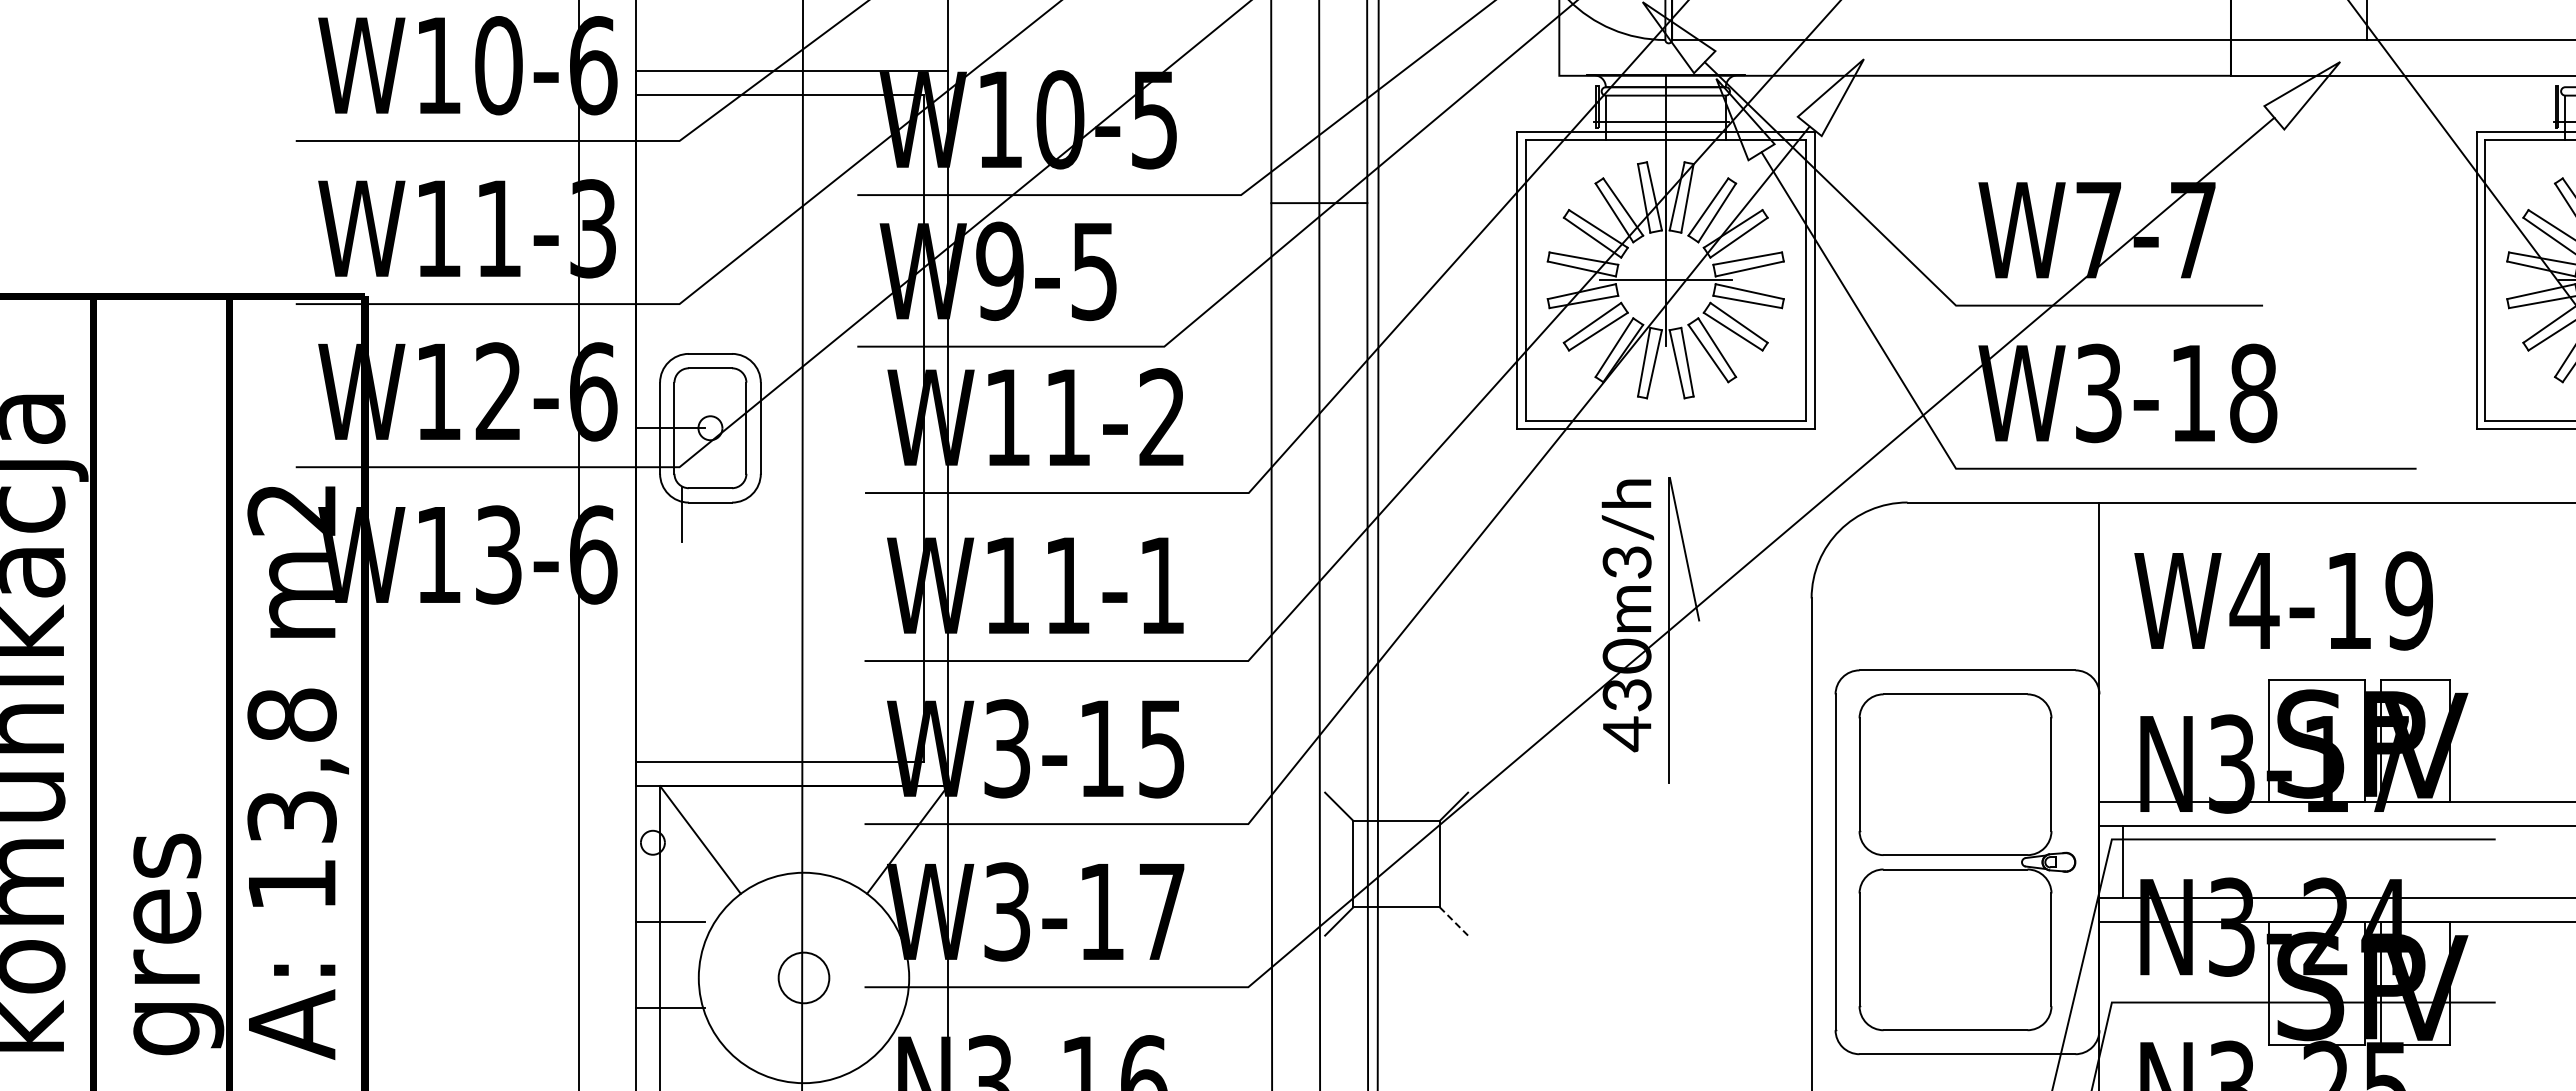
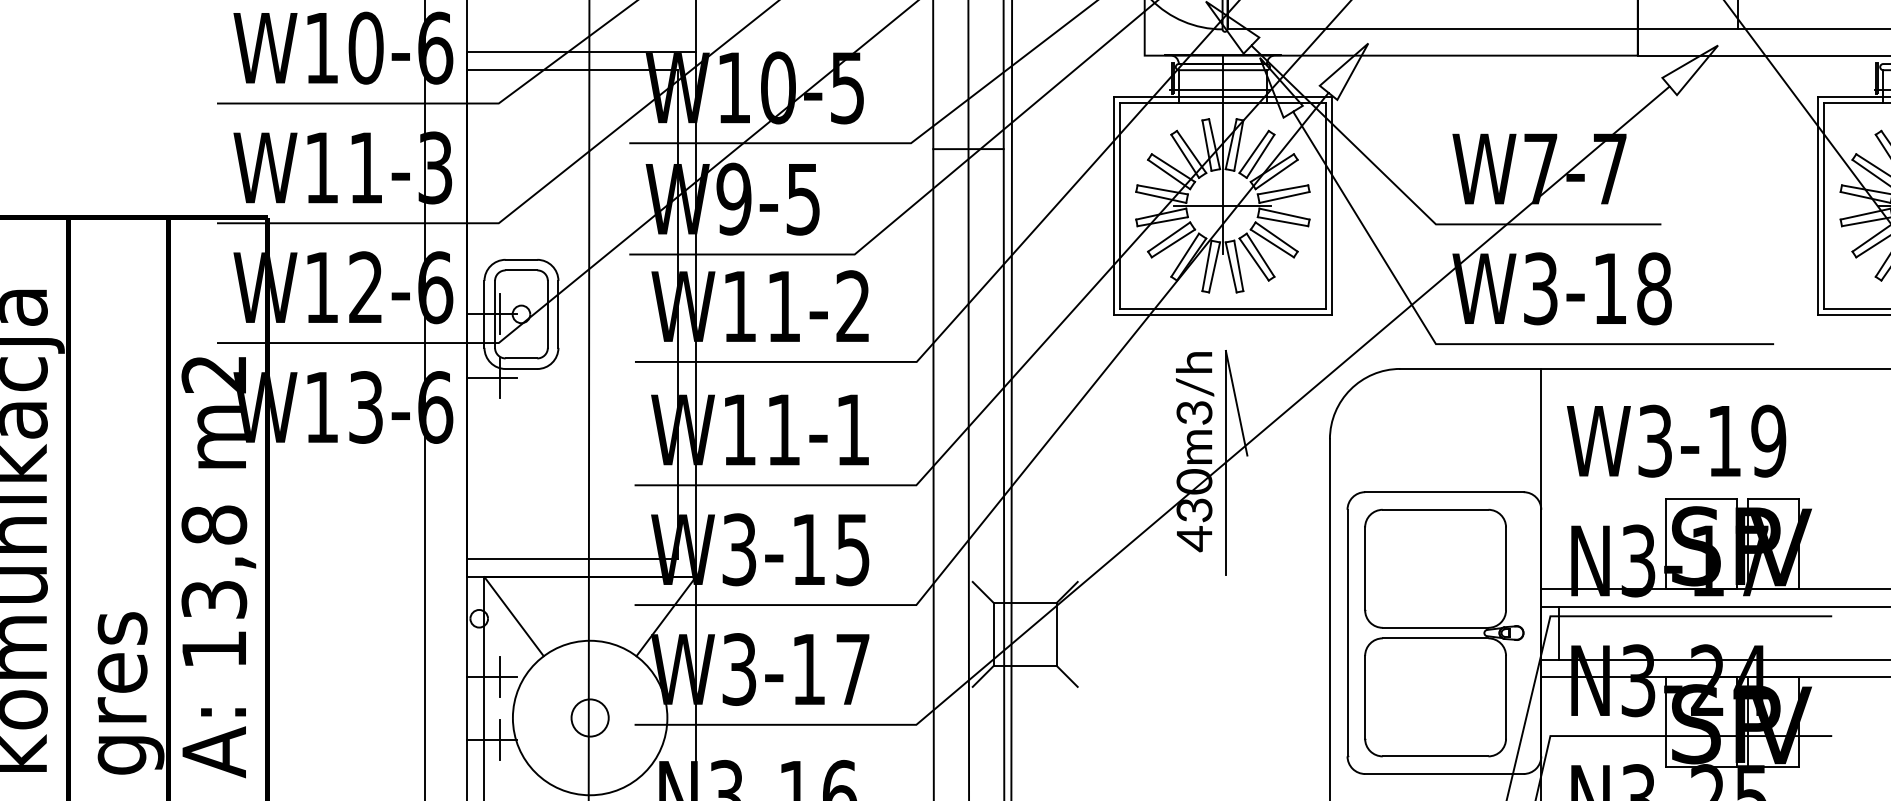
line: (681, 427) -> (500, 313), added
line: (670, 514) -> (492, 377), added
text: (2254, 600) -> (1655, 440), W4-19 -> W3-19
line: (681, 921) -> (500, 676), added
line: (1454, 921) -> (1067, 676), dashed -> solid
line: (681, 1008) -> (500, 740), added

